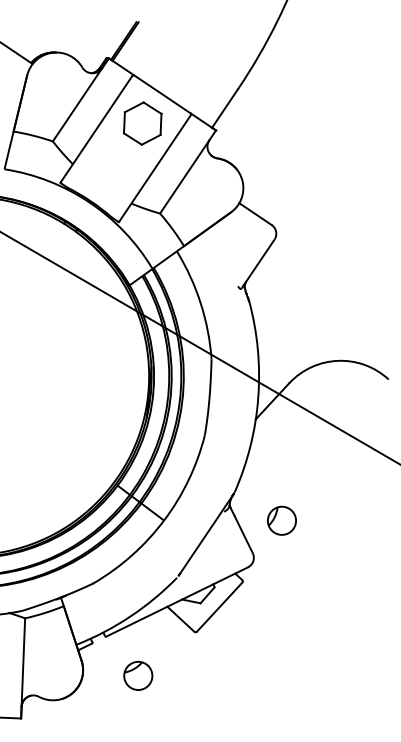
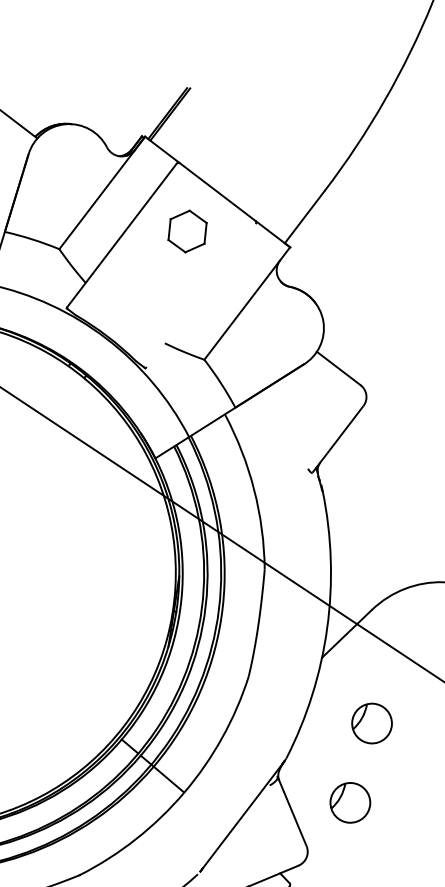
part: (142, 123) -> (187, 231), size x0.7
line: (154, 168) -> (200, 295), removed
part: (293, 463) -> (371, 723), added

